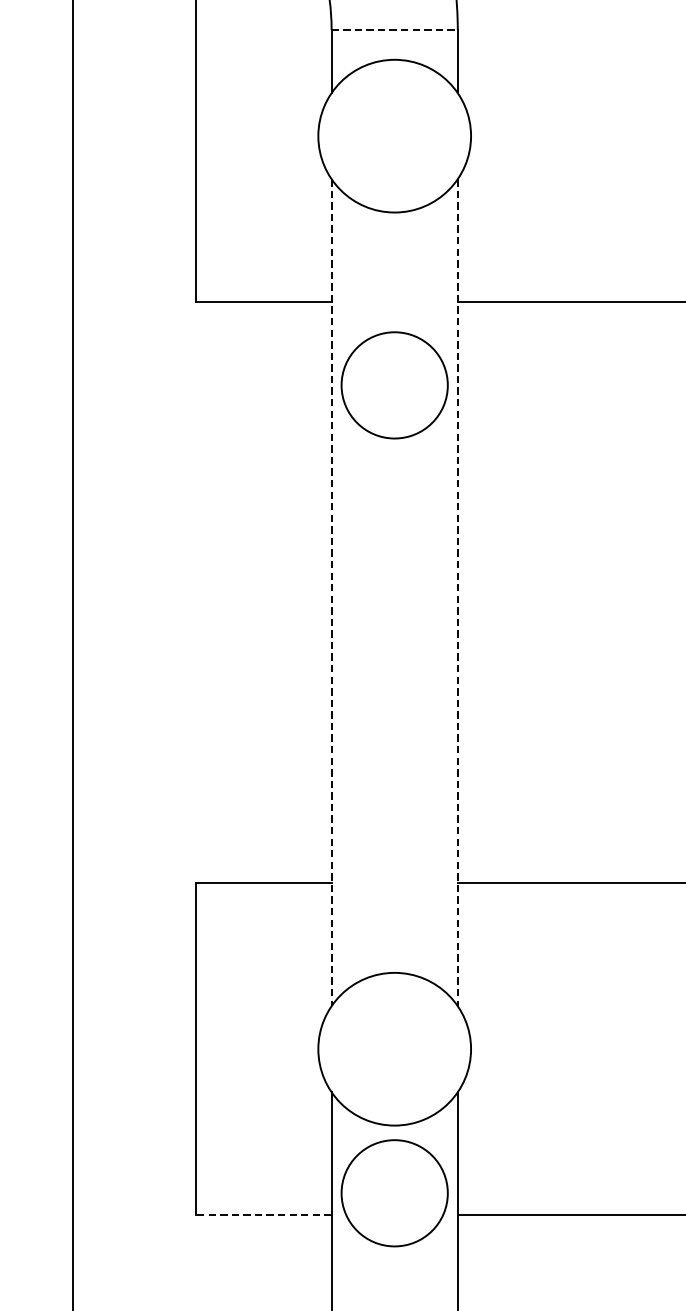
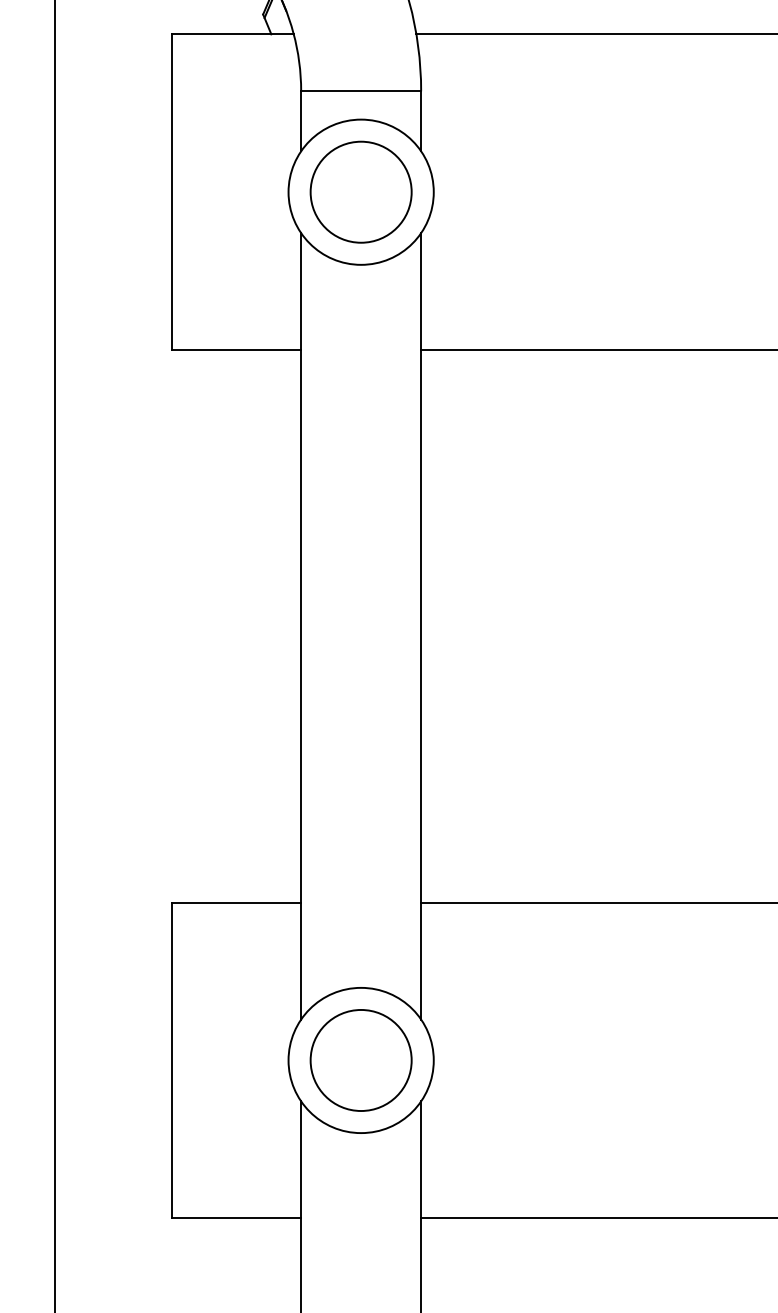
line: (395, 30) -> (361, 91), dashed -> solid
circle: (394, 384) -> (360, 191), moved
line: (331, 592) -> (301, 626), dashed -> solid
line: (458, 592) -> (421, 626), dashed -> solid
circle: (394, 1193) -> (360, 1060), moved
line: (263, 1215) -> (236, 1218), dashed -> solid

